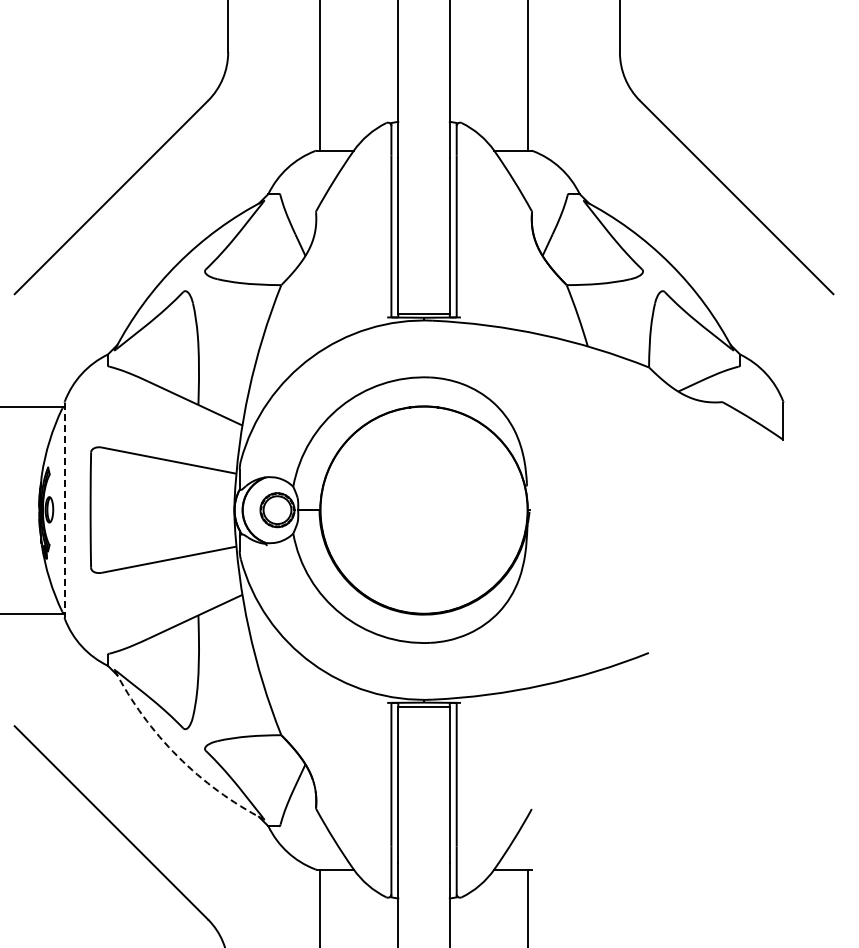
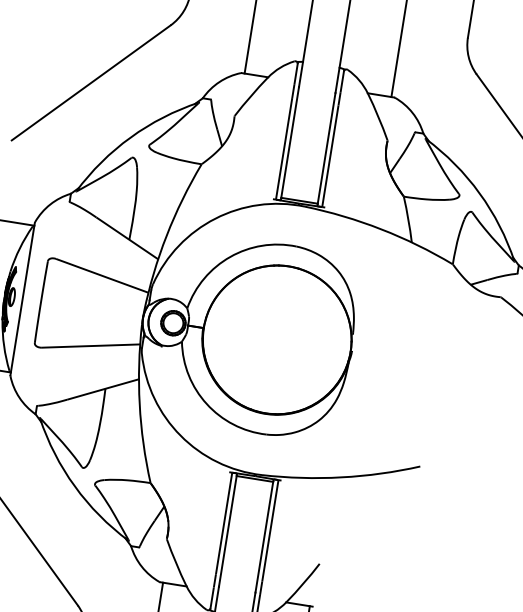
line: (64, 510) -> (22, 299), dashed -> solid
arc: (177, 756) -> (74, 486), dashed -> solid

